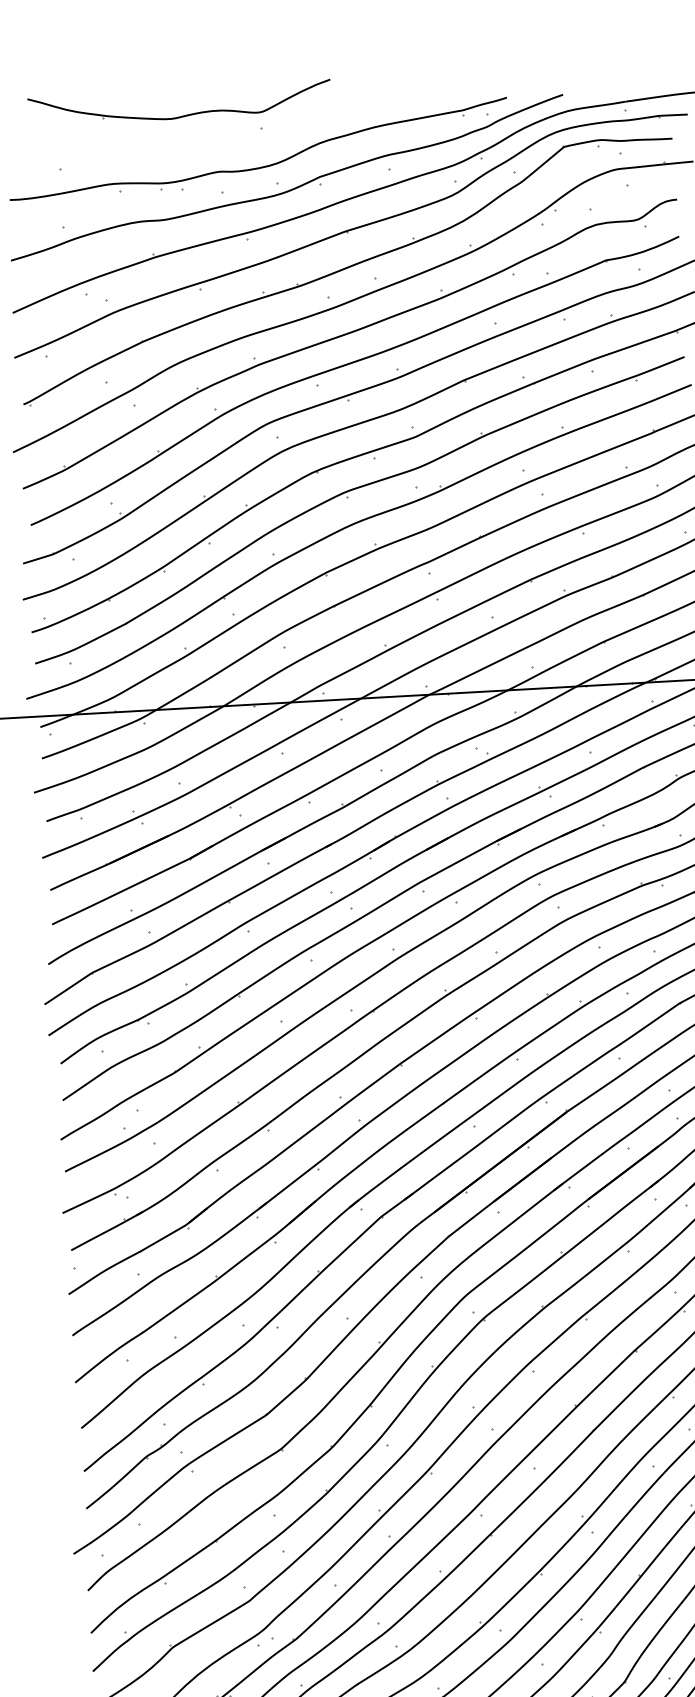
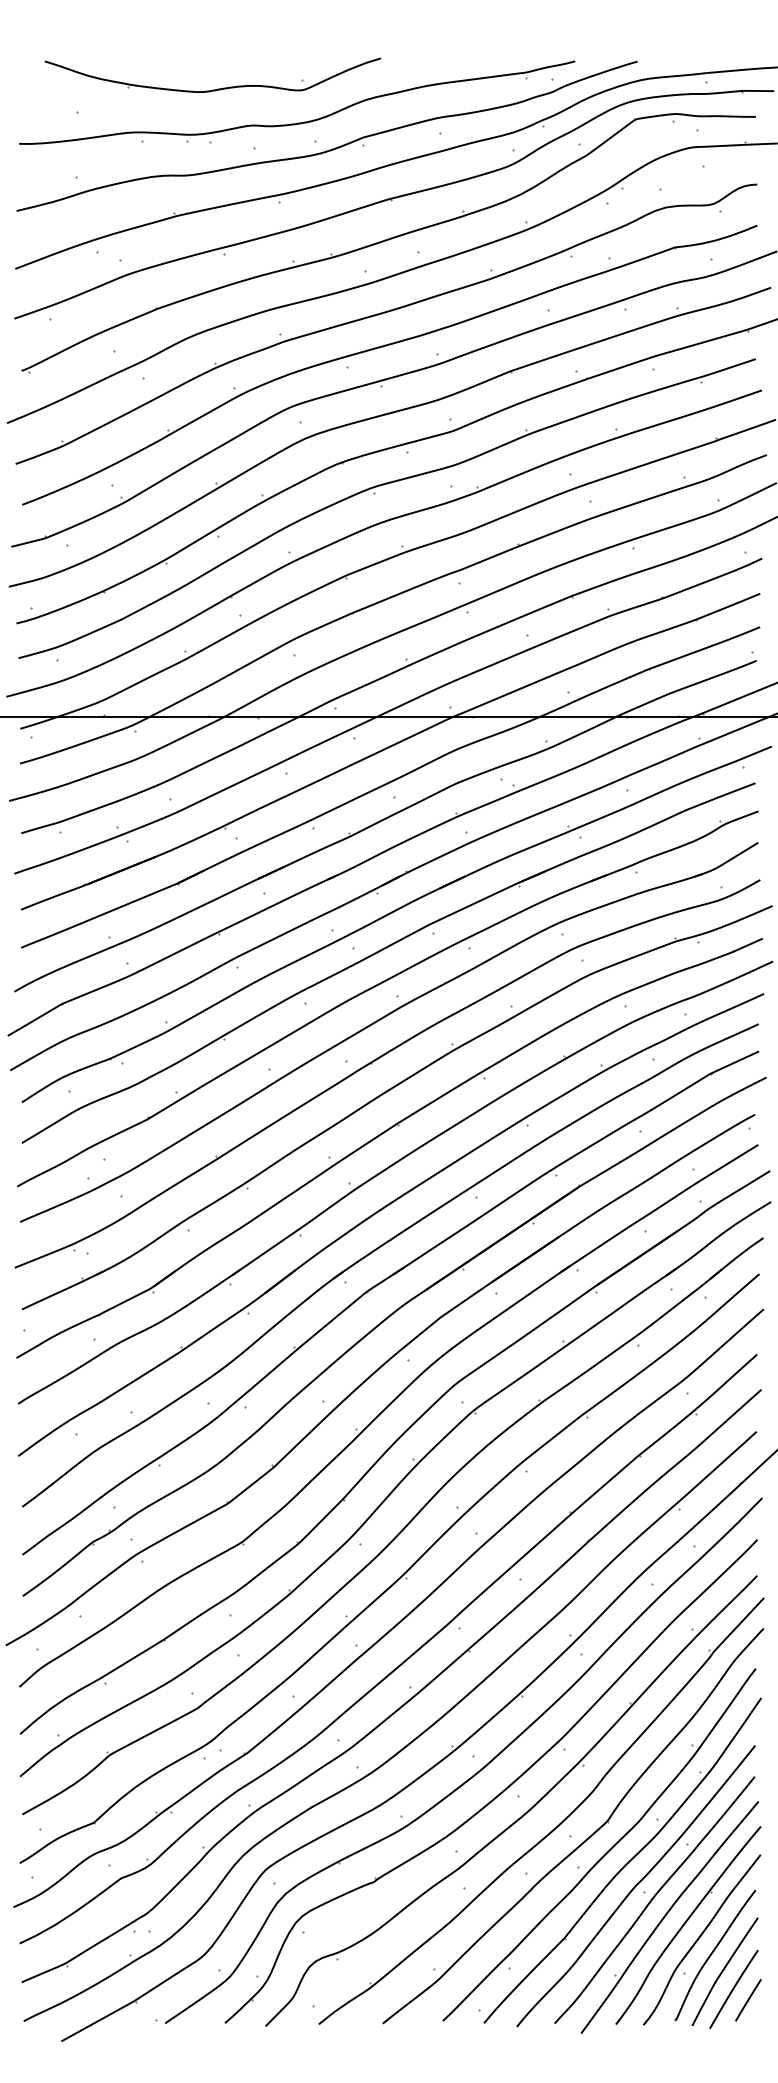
part: (184, 114) -> (217, 88), moved

